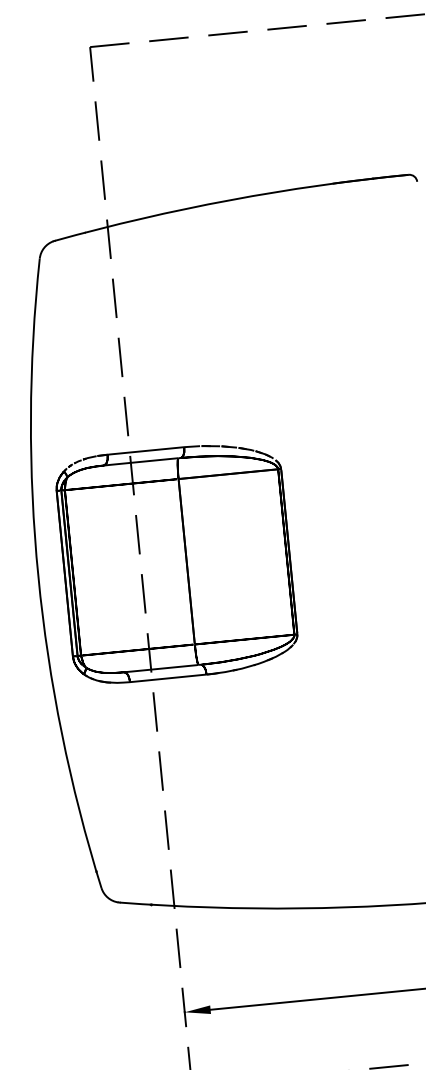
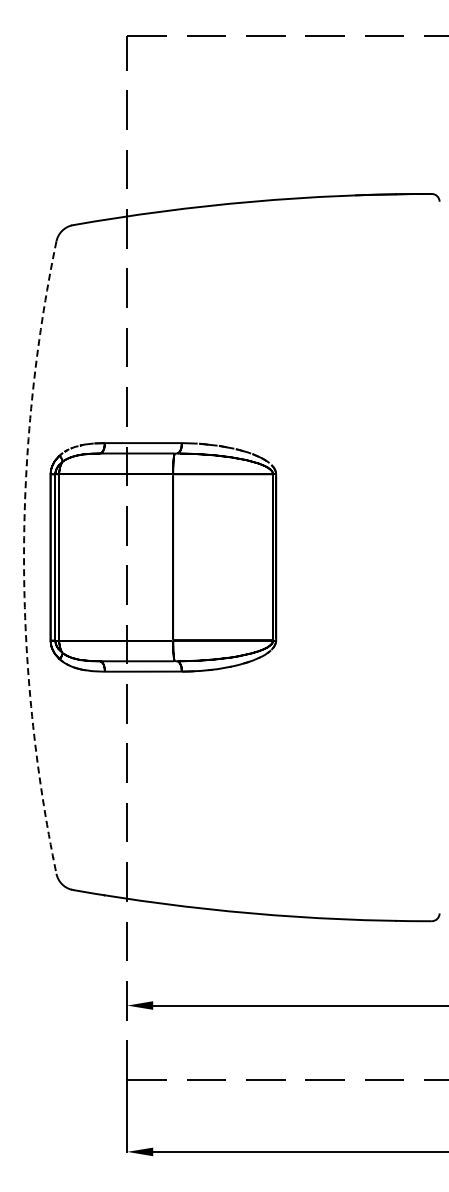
arc: (38, 576) -> (24, 557), solid -> dashed

